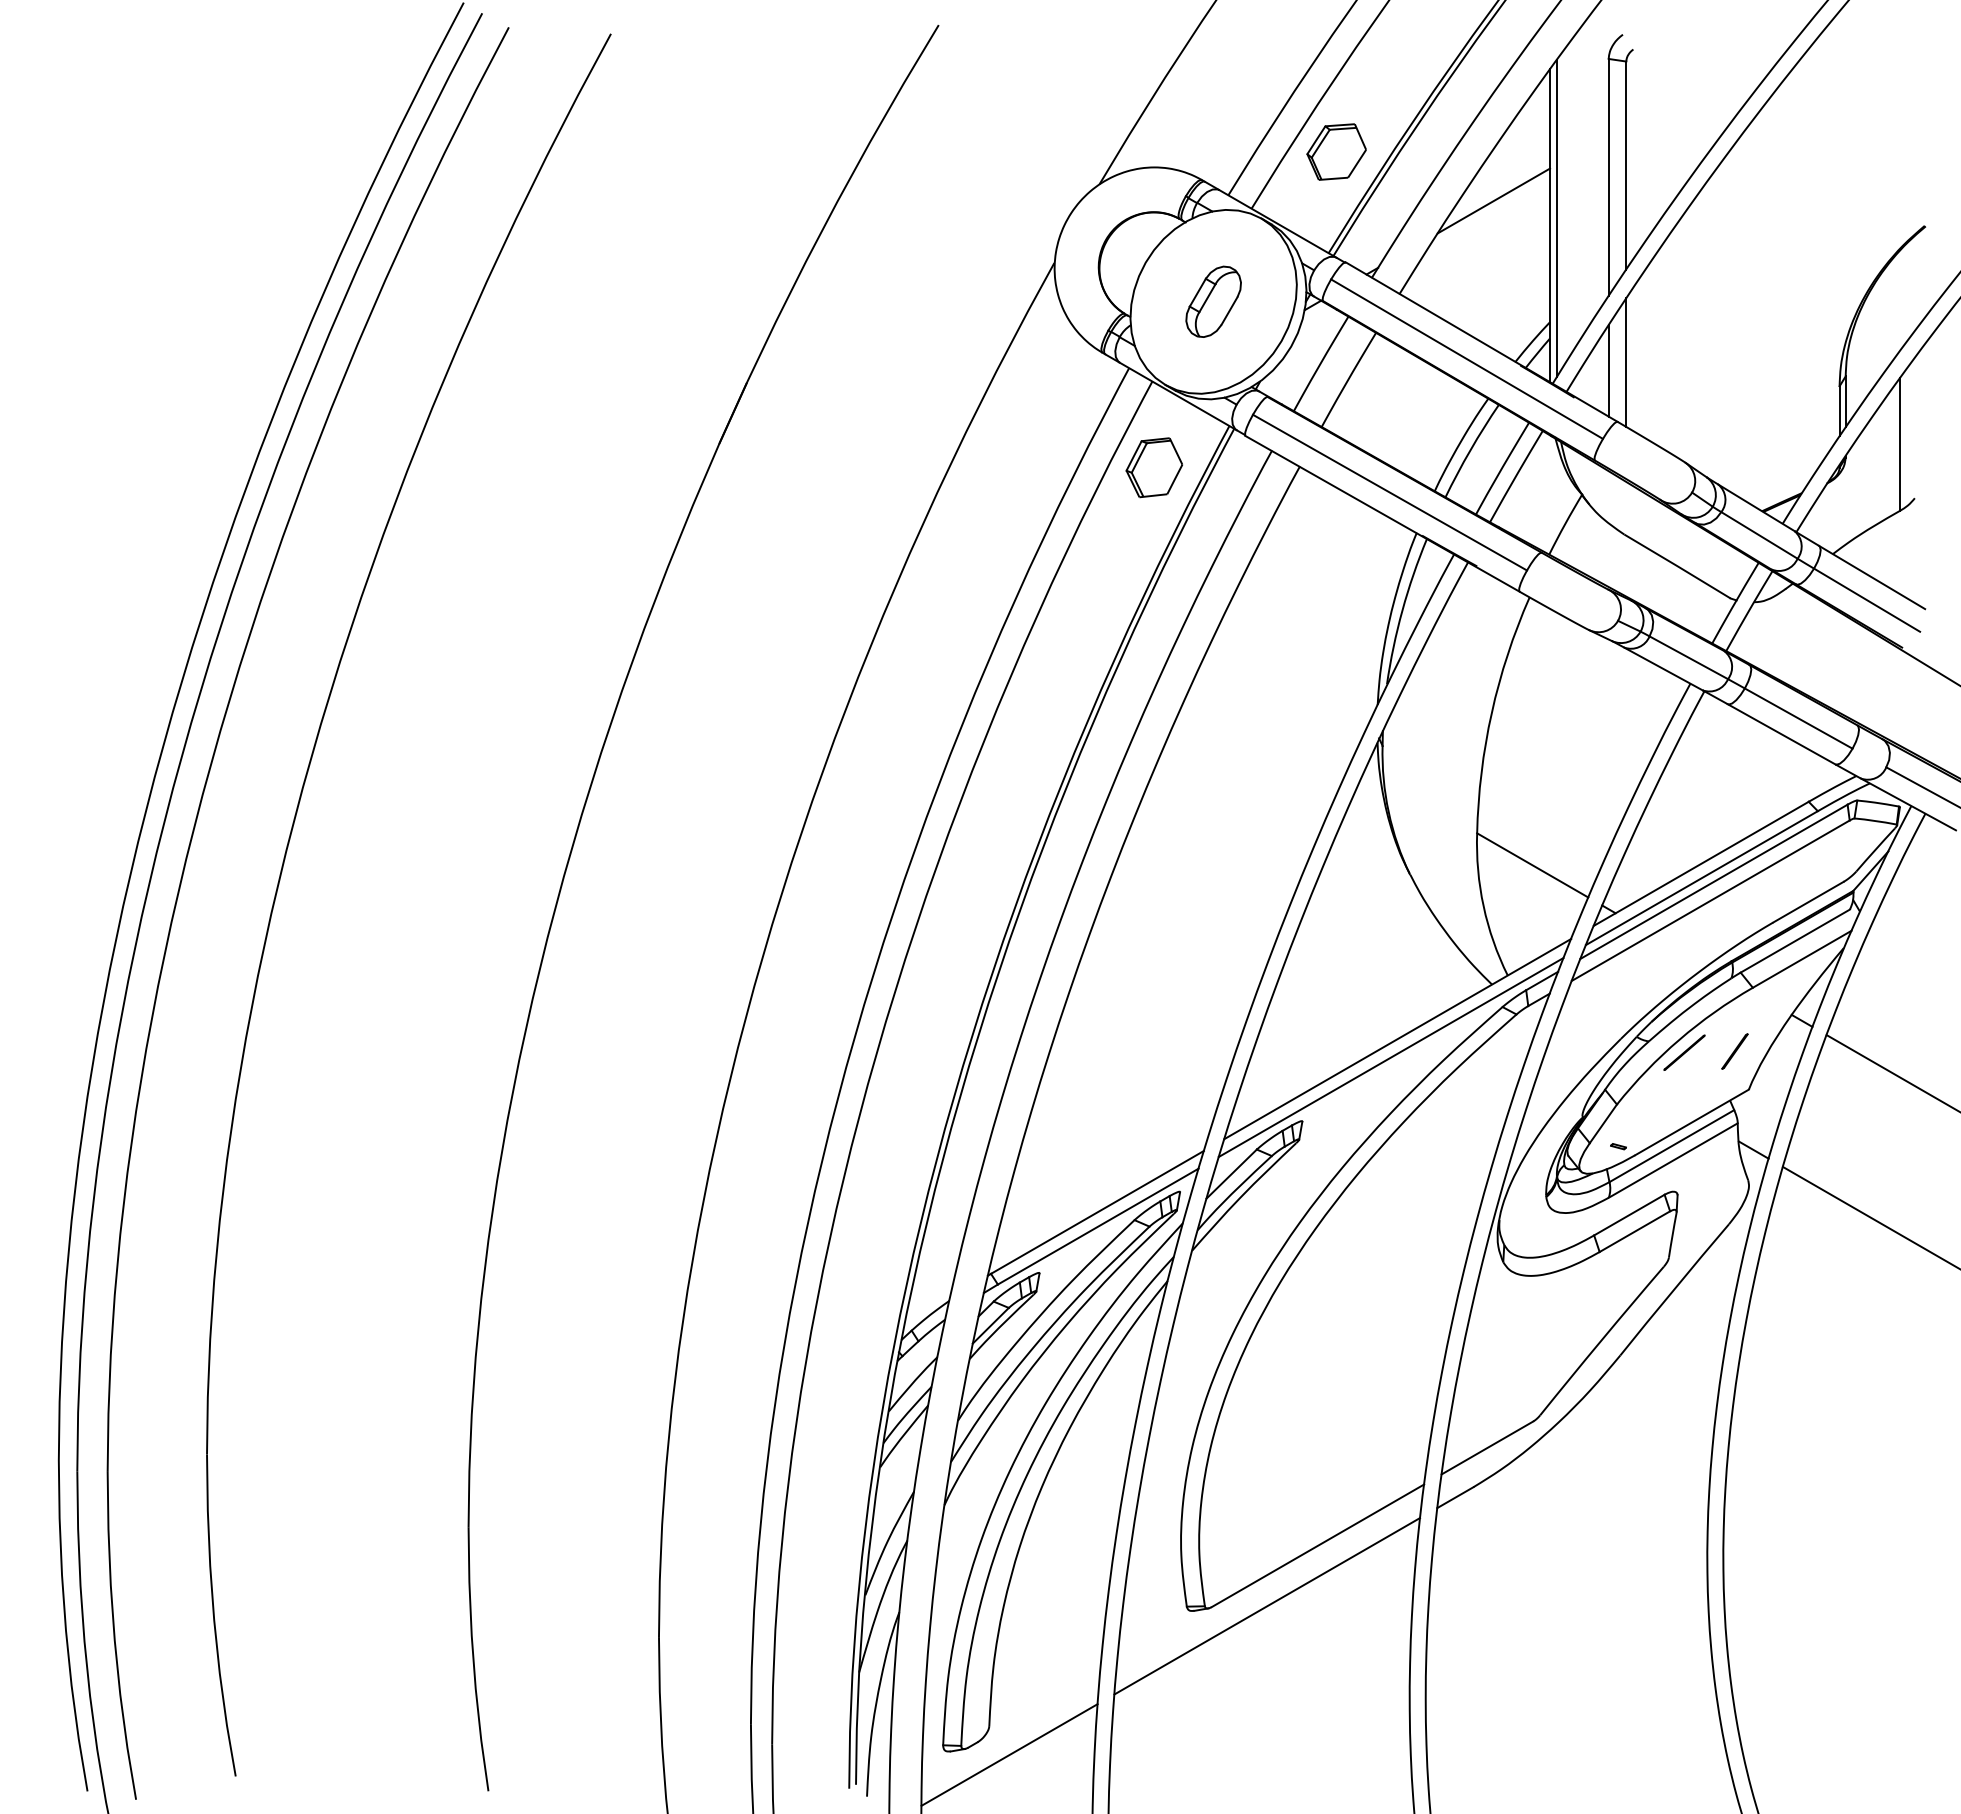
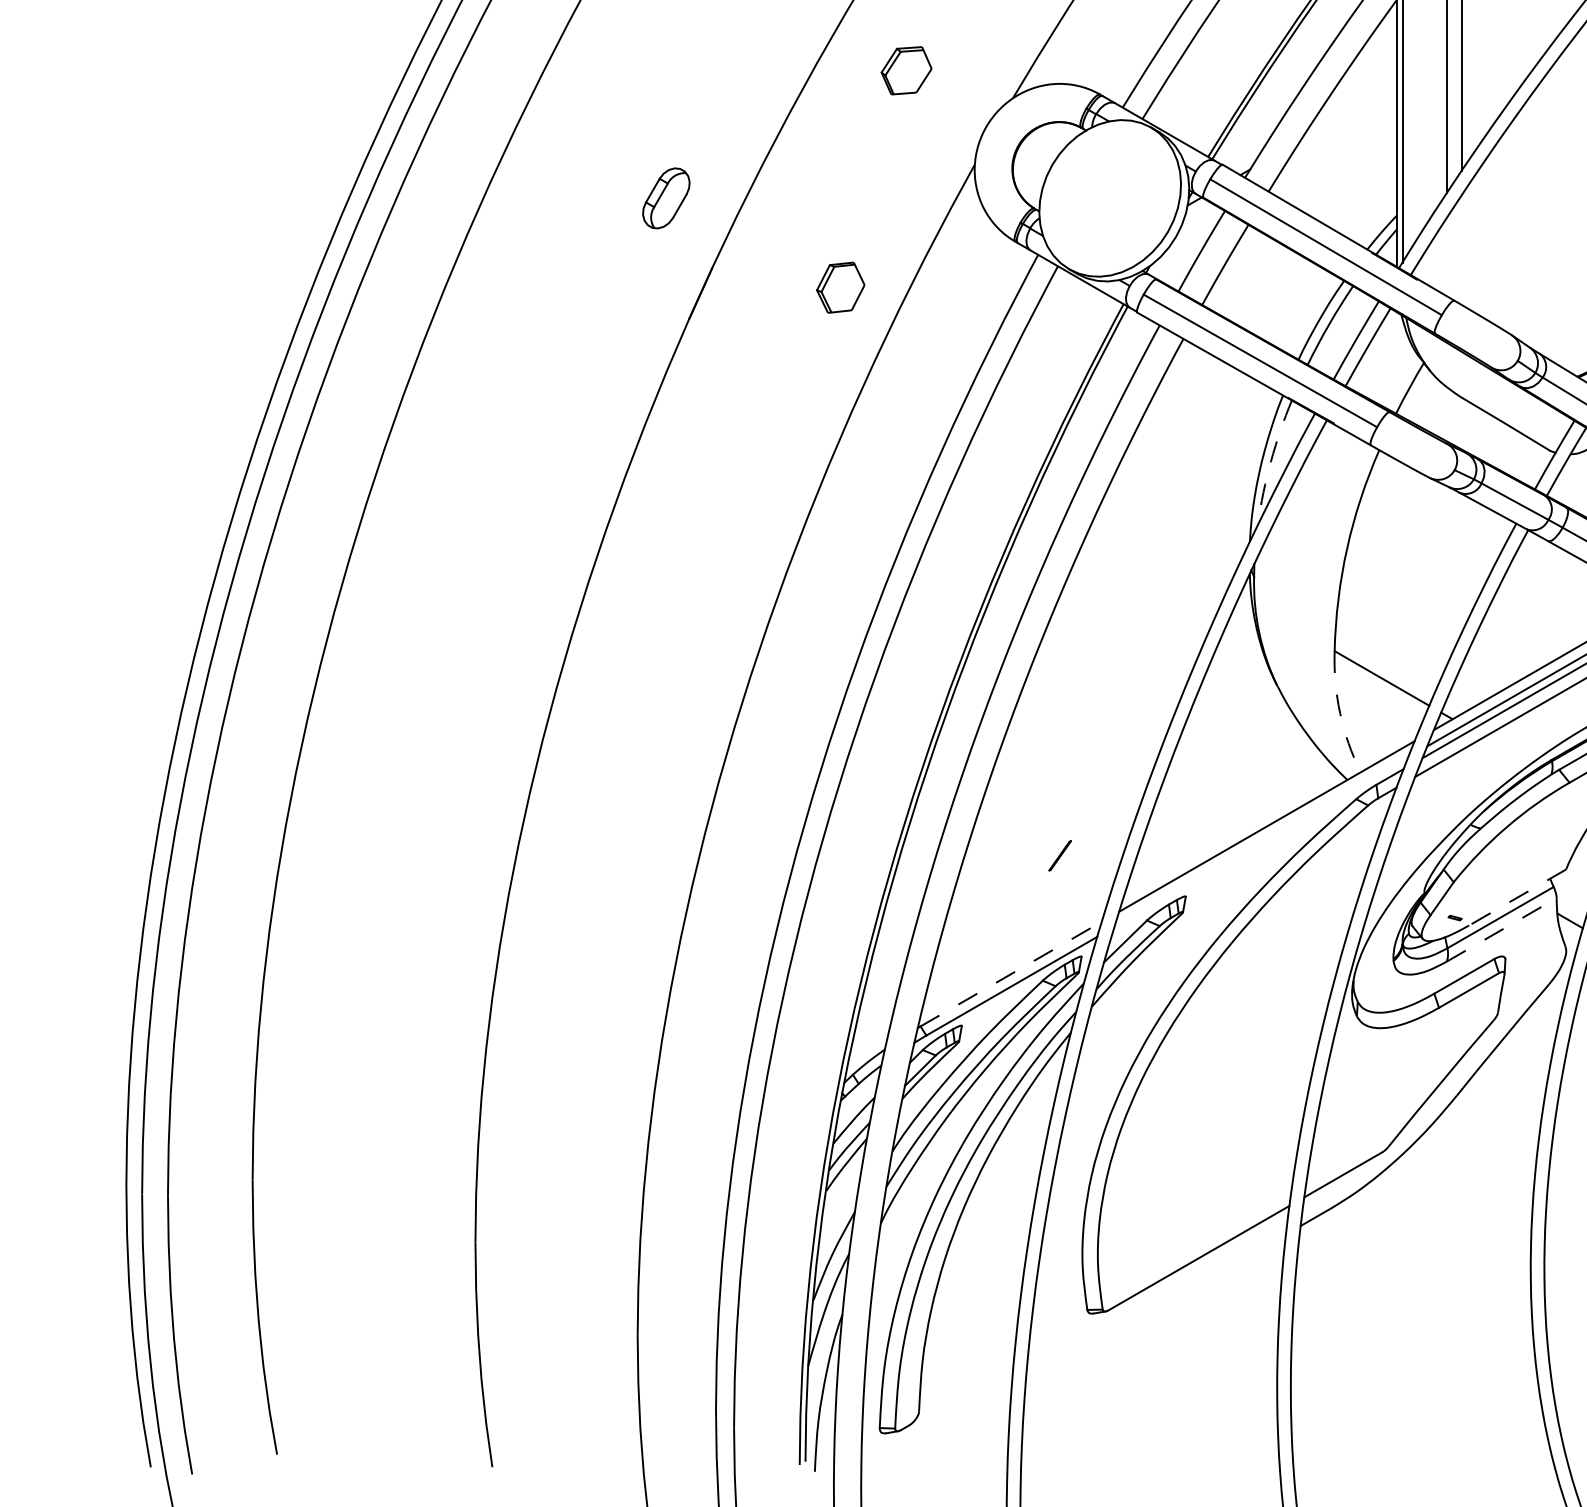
part: (1336, 151) -> (906, 70), moved
line: (1493, 200) -> (1348, 112), removed
part: (1213, 301) -> (666, 198), moved
line: (1626, 362) -> (1461, 250), removed
line: (1608, 370) -> (1446, 256), removed
part: (1153, 467) -> (840, 287), moved
arc: (1402, 610) -> (1271, 461), solid -> dashed
arc: (1483, 906) -> (1340, 713), solid -> dashed
line: (1734, 1051) -> (1059, 855), moved
line: (1684, 1052) -> (1511, 837), removed
line: (1390, 1057) -> (1260, 842), removed
line: (1692, 1122) -> (1518, 897), solid -> dashed
line: (1673, 1160) -> (1501, 929), solid -> dashed
line: (1097, 1212) -> (1011, 974), solid -> dashed
line: (1267, 1606) -> (1156, 1309), removed
line: (1009, 1754) -> (936, 1435), removed

